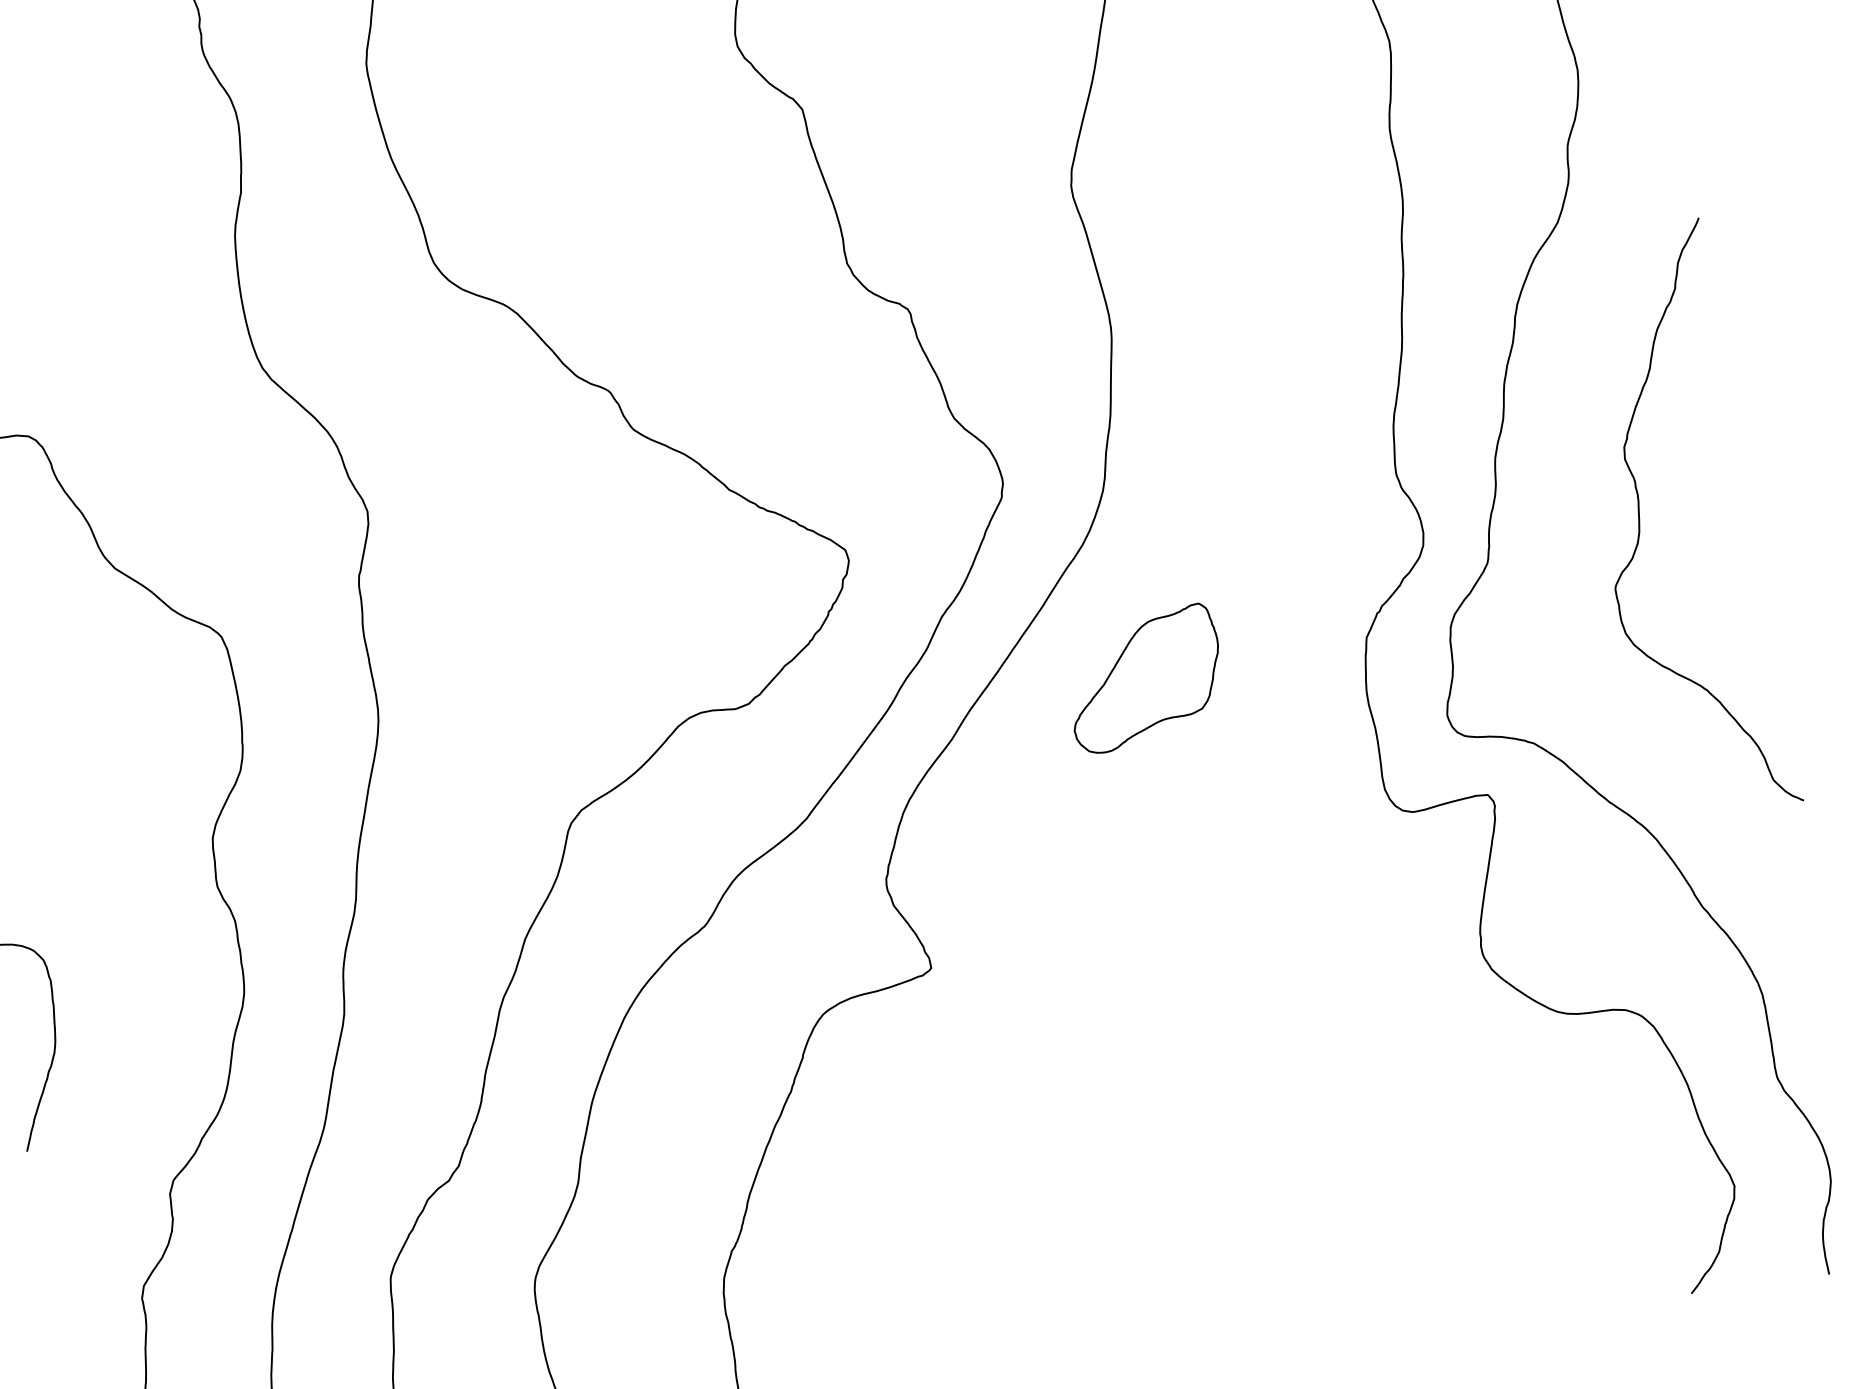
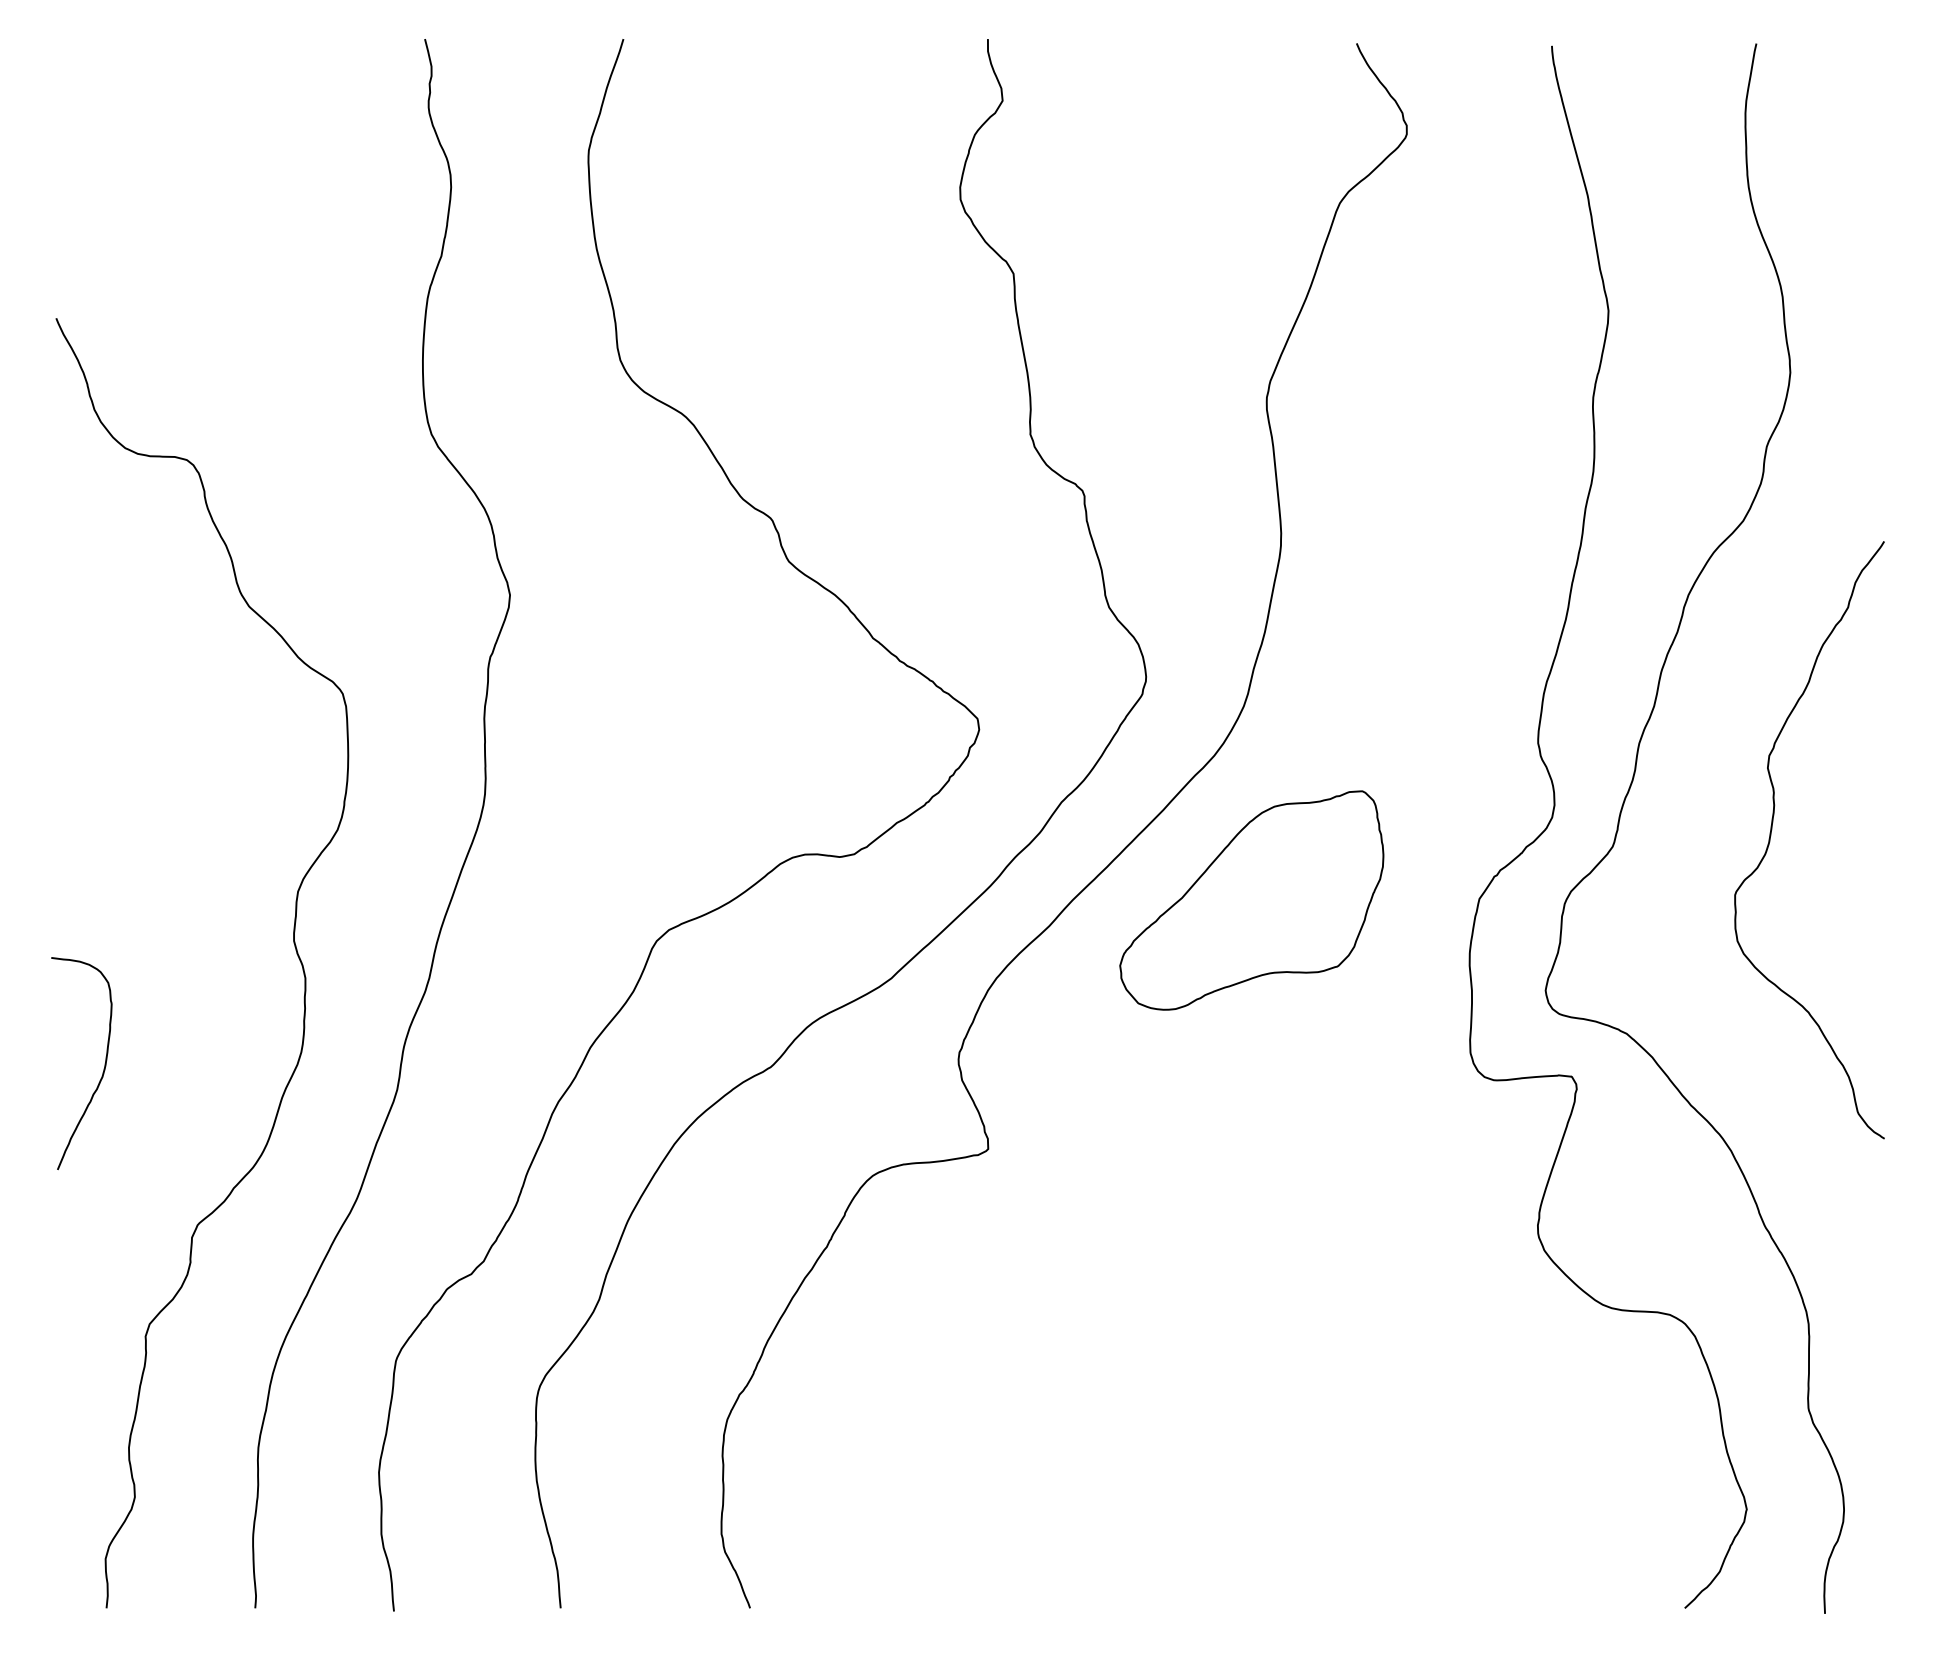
part: (1144, 679) -> (1251, 900), size x1.67

